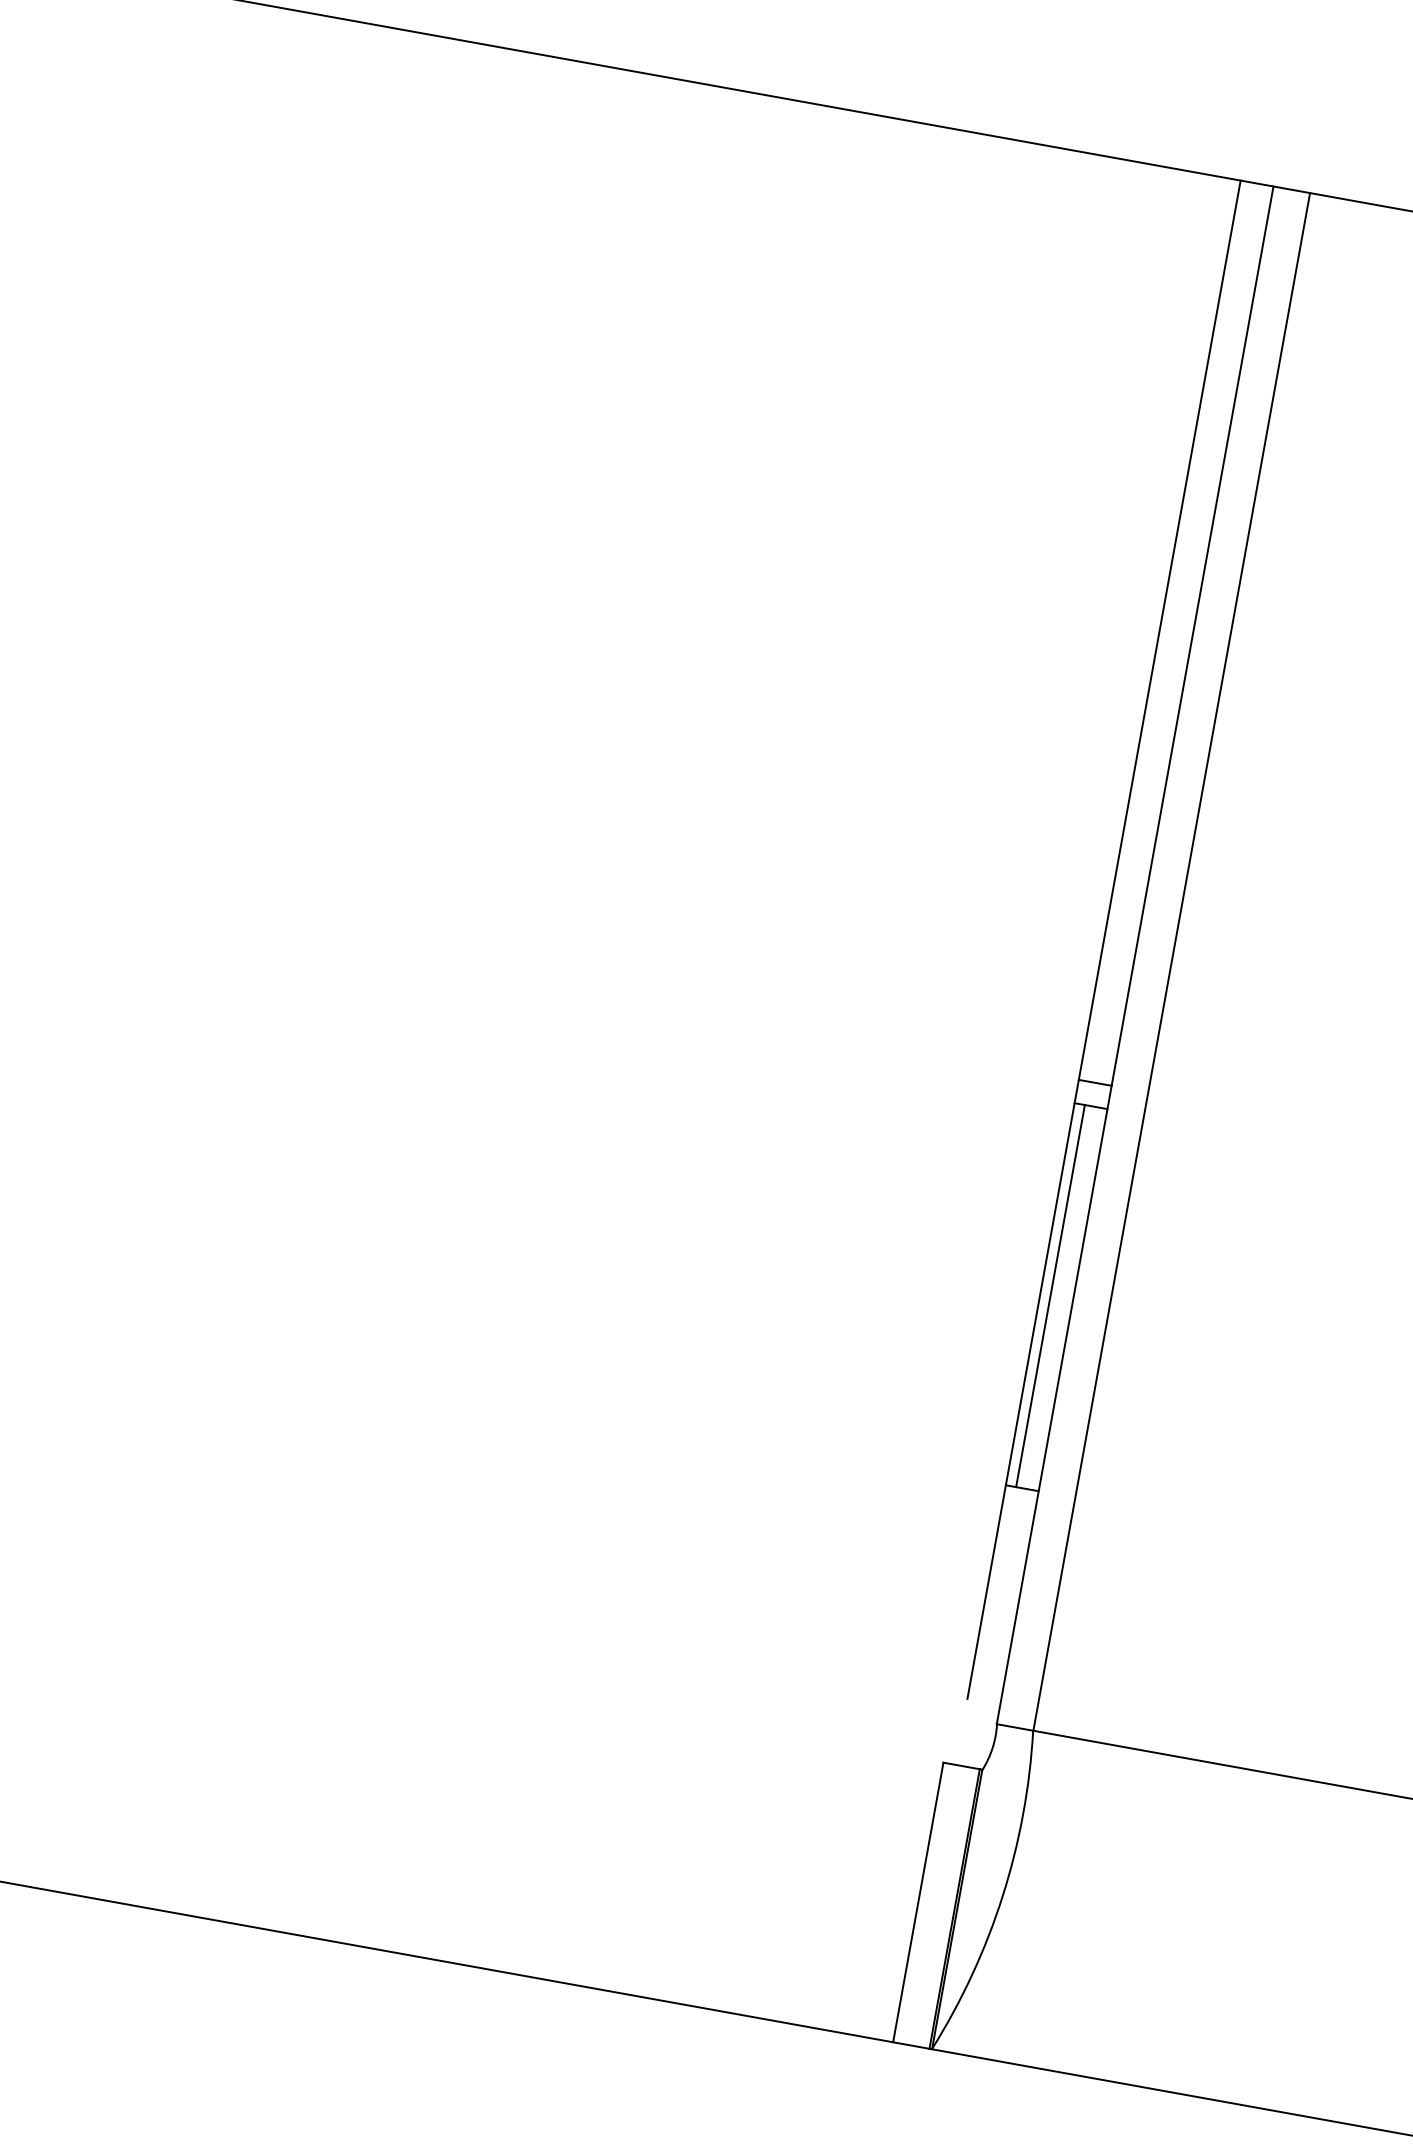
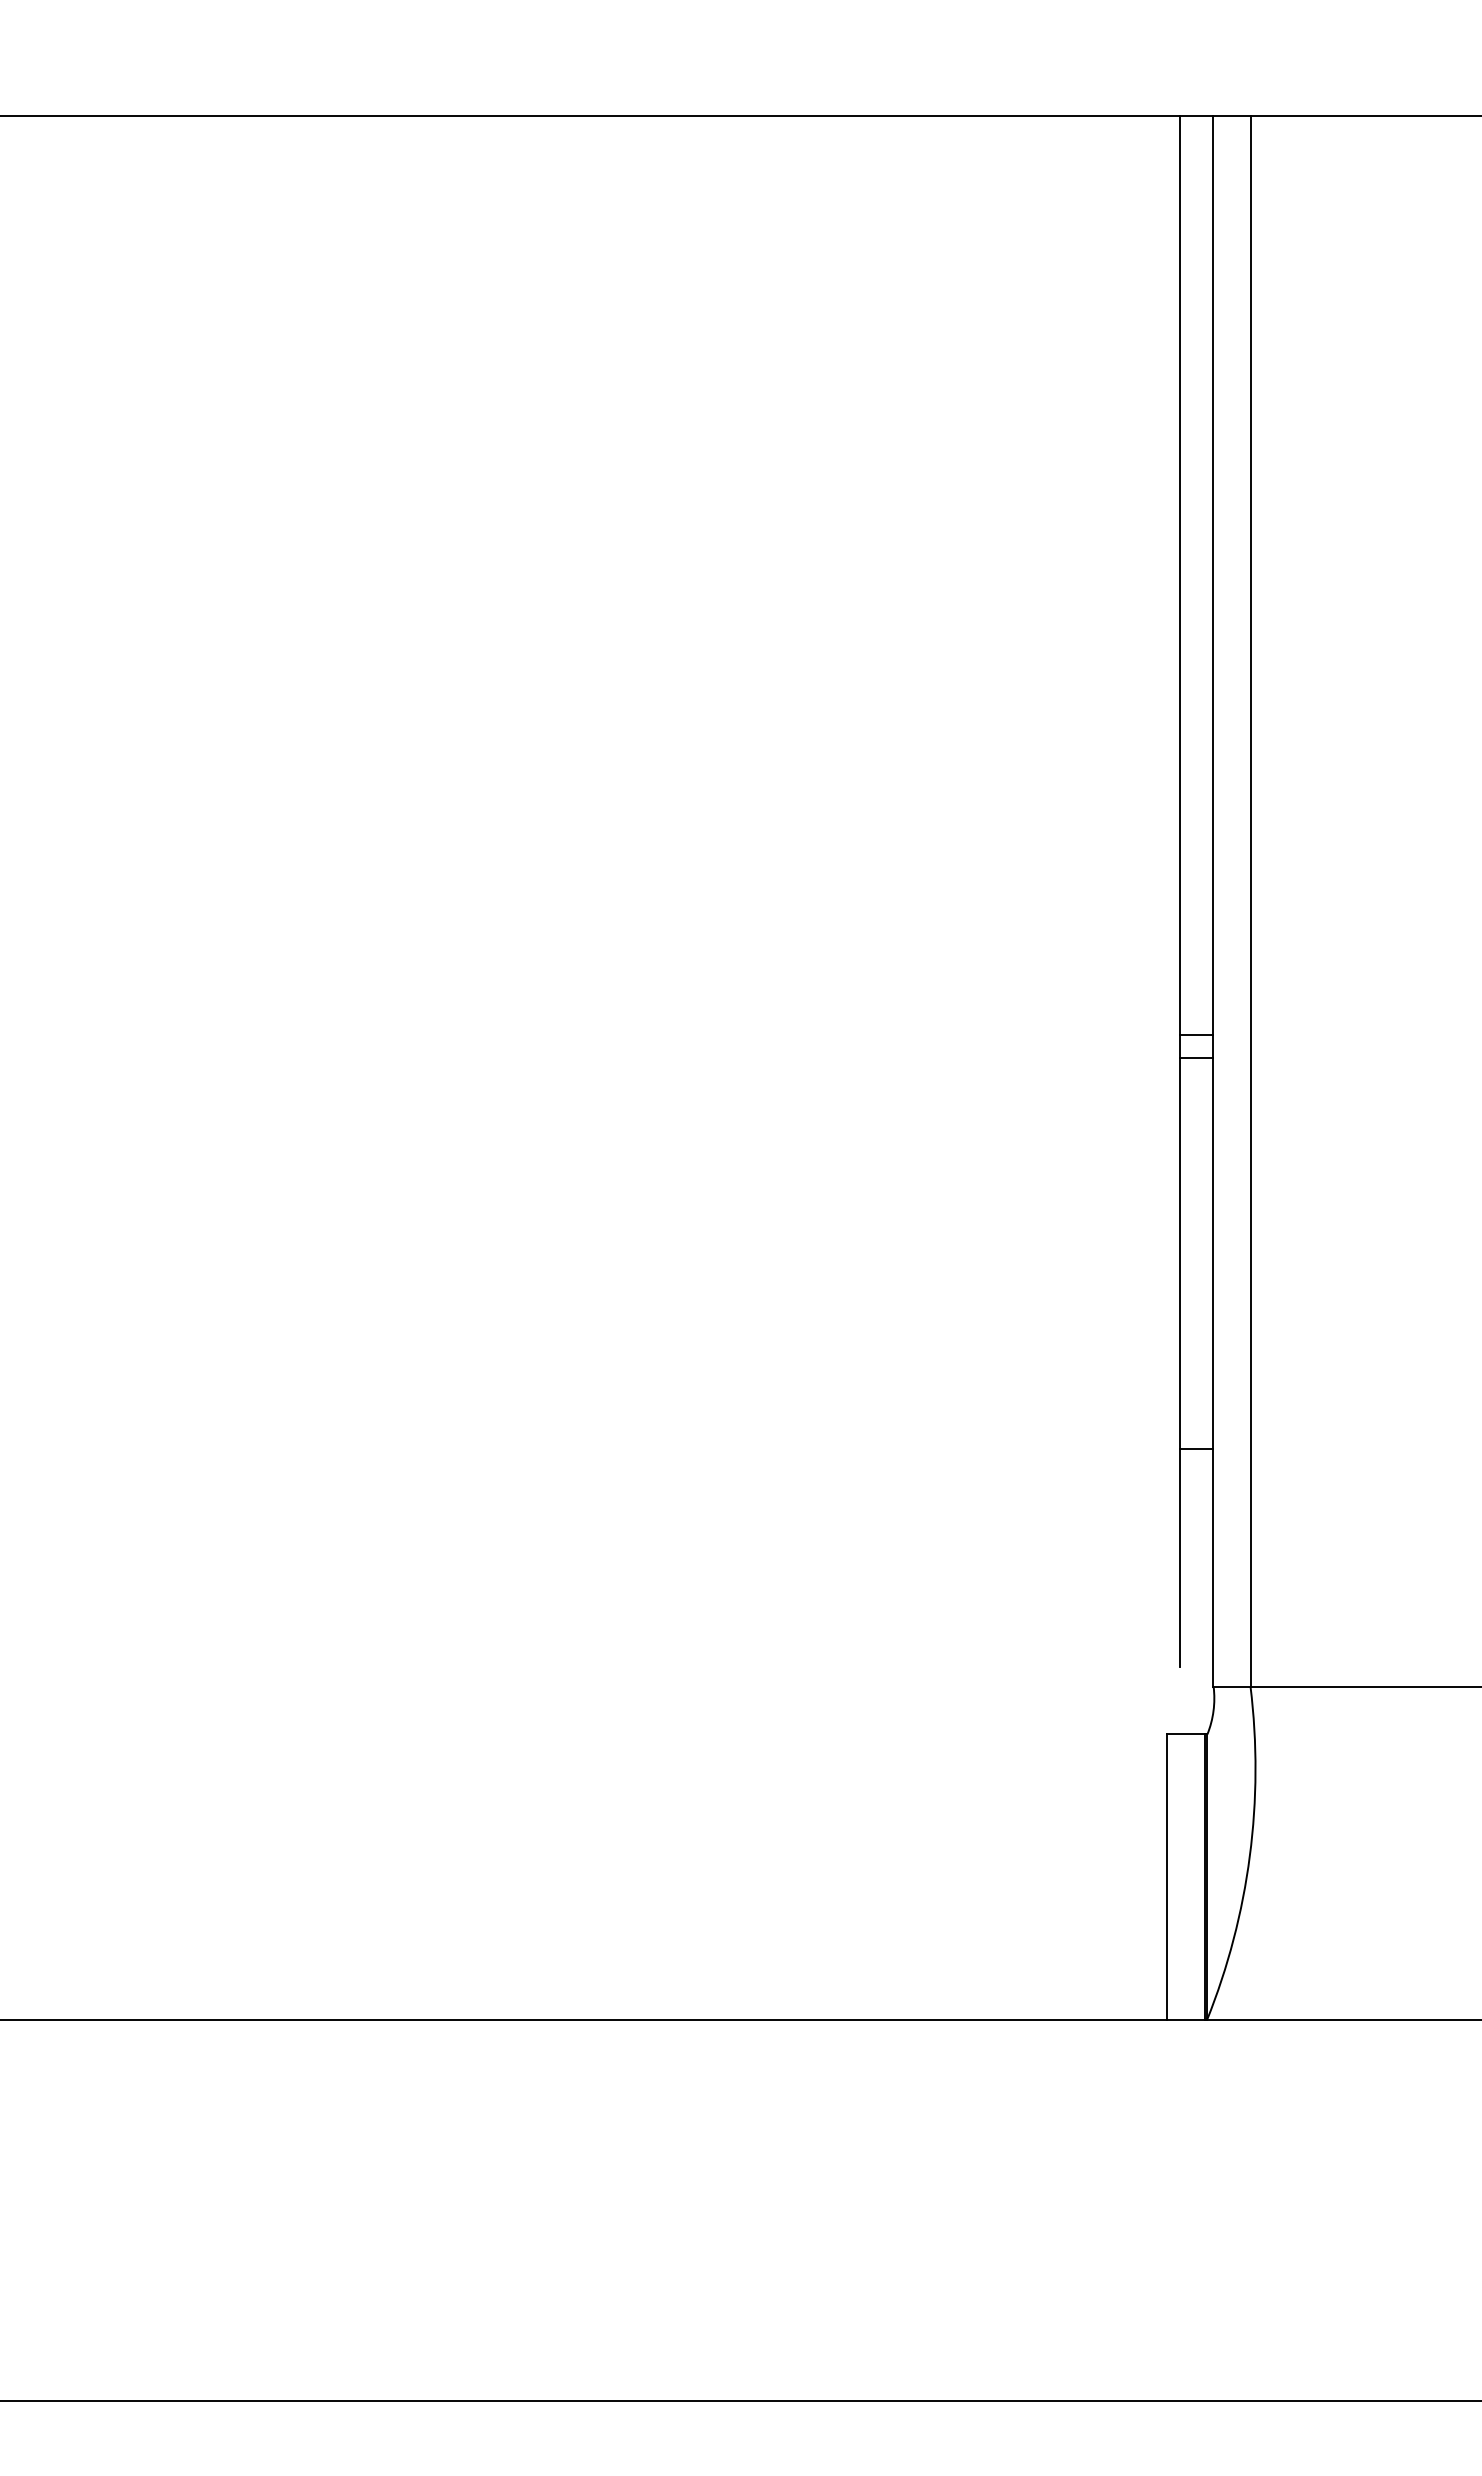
line: (1050, 1296) -> (1190, 1253), removed

